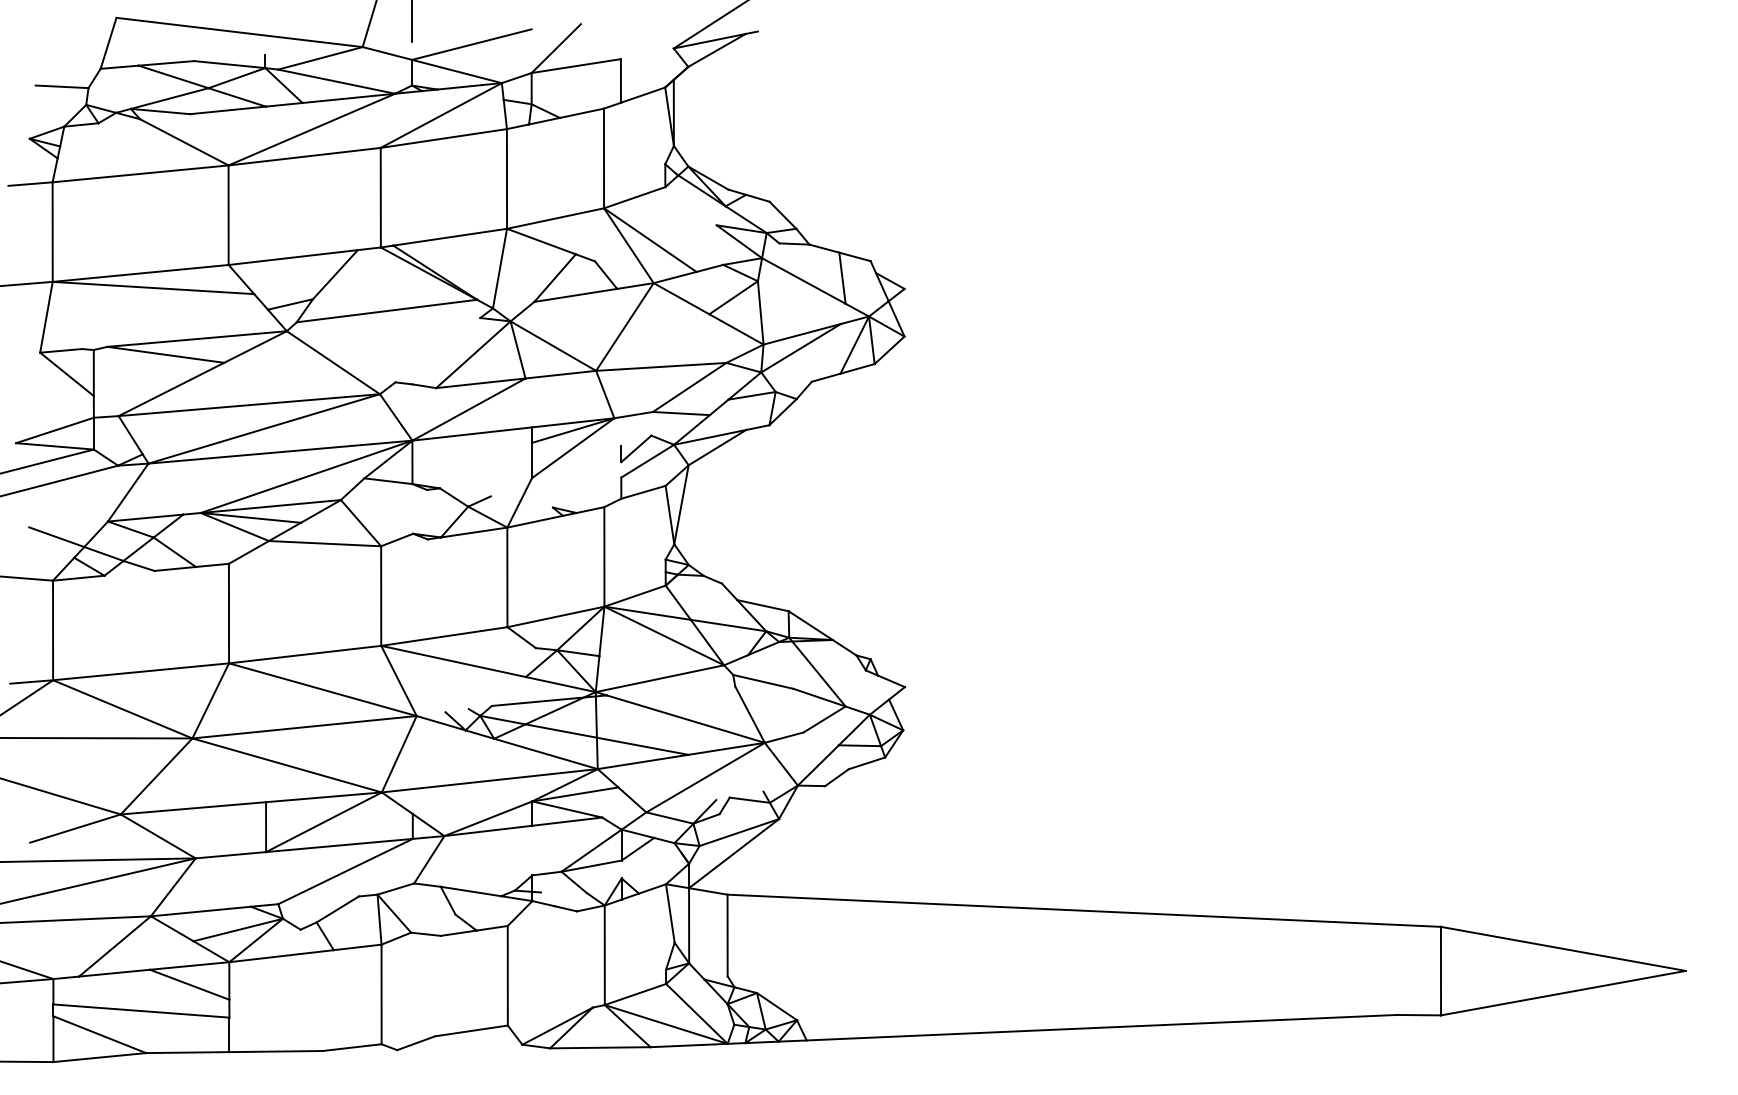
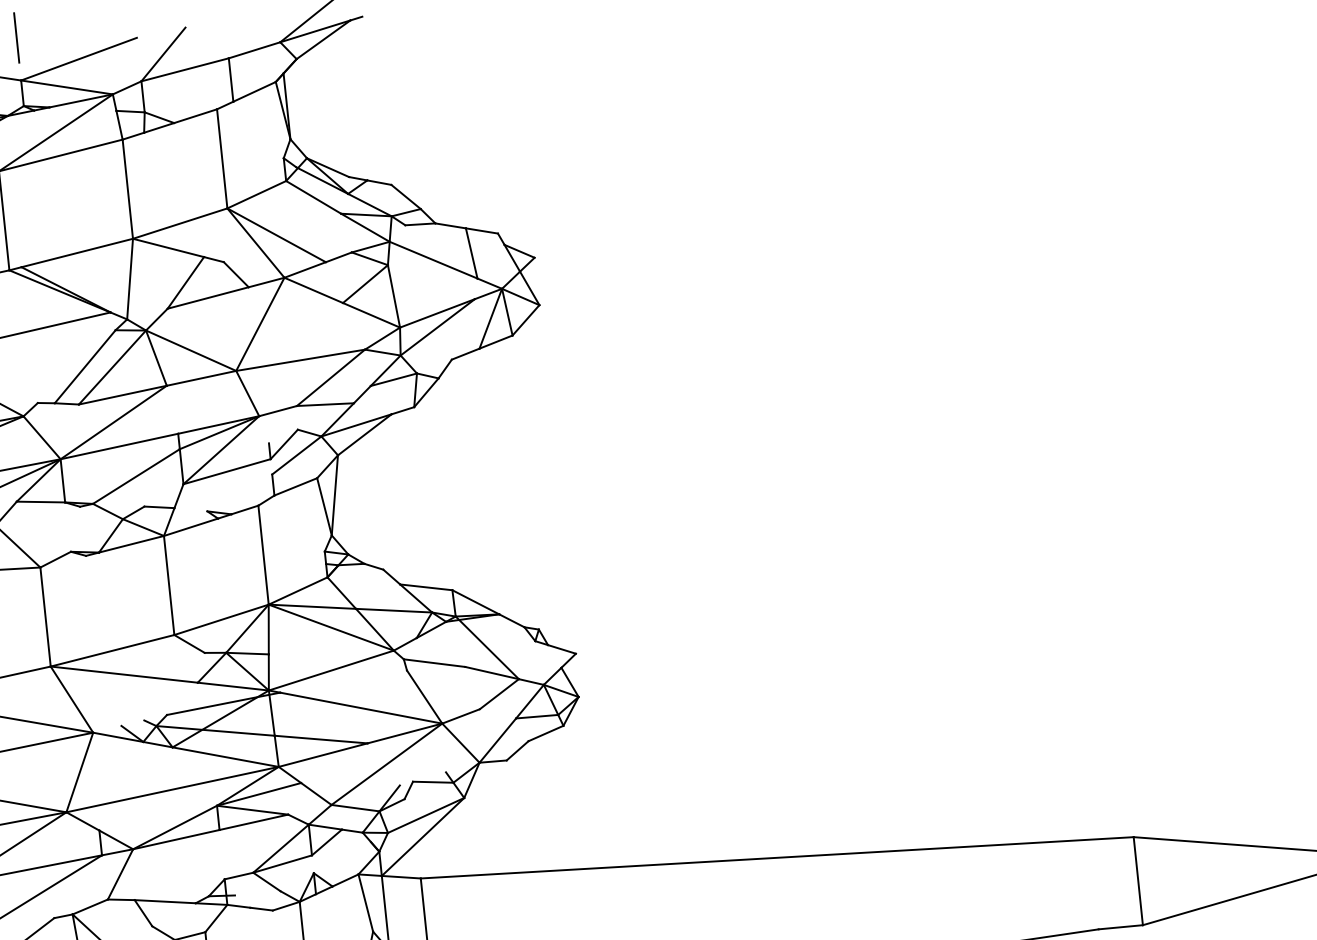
line: (646, 53) -> (253, 50), added
line: (690, 206) -> (313, 197), added
line: (446, 351) -> (85, 367), added
line: (486, 465) -> (136, 476), added
line: (576, 470) -> (226, 472), added
line: (505, 498) -> (159, 507), added

